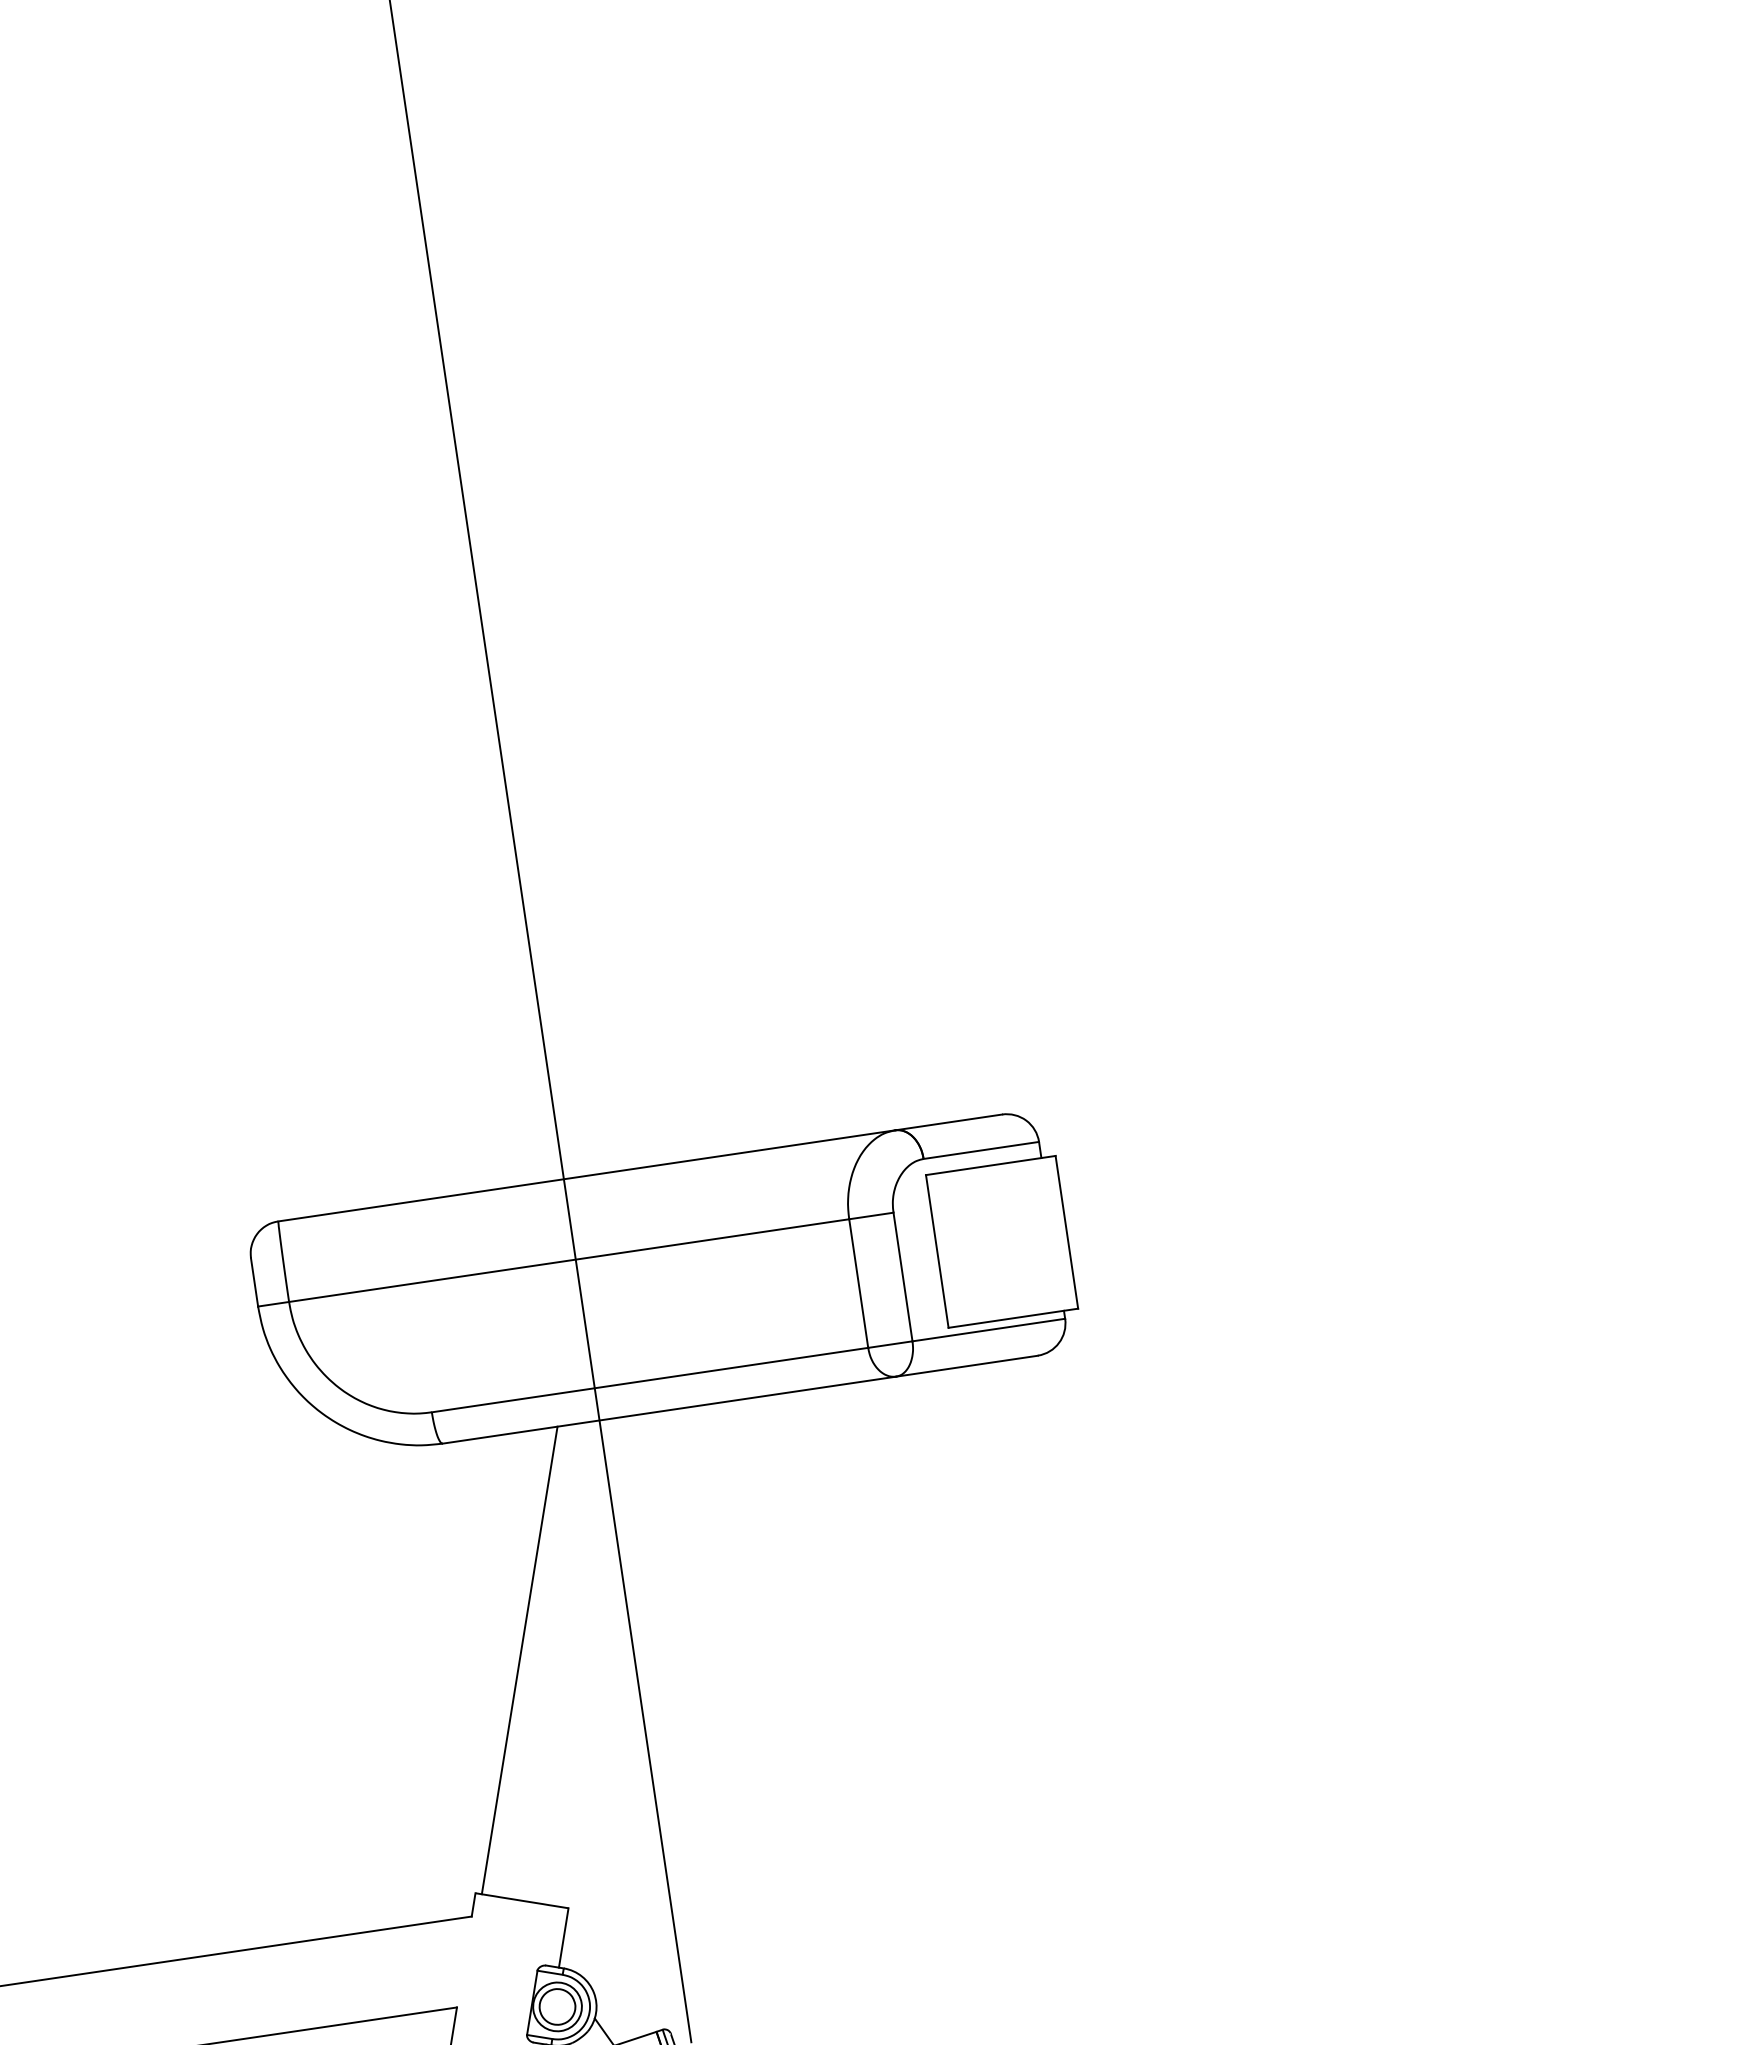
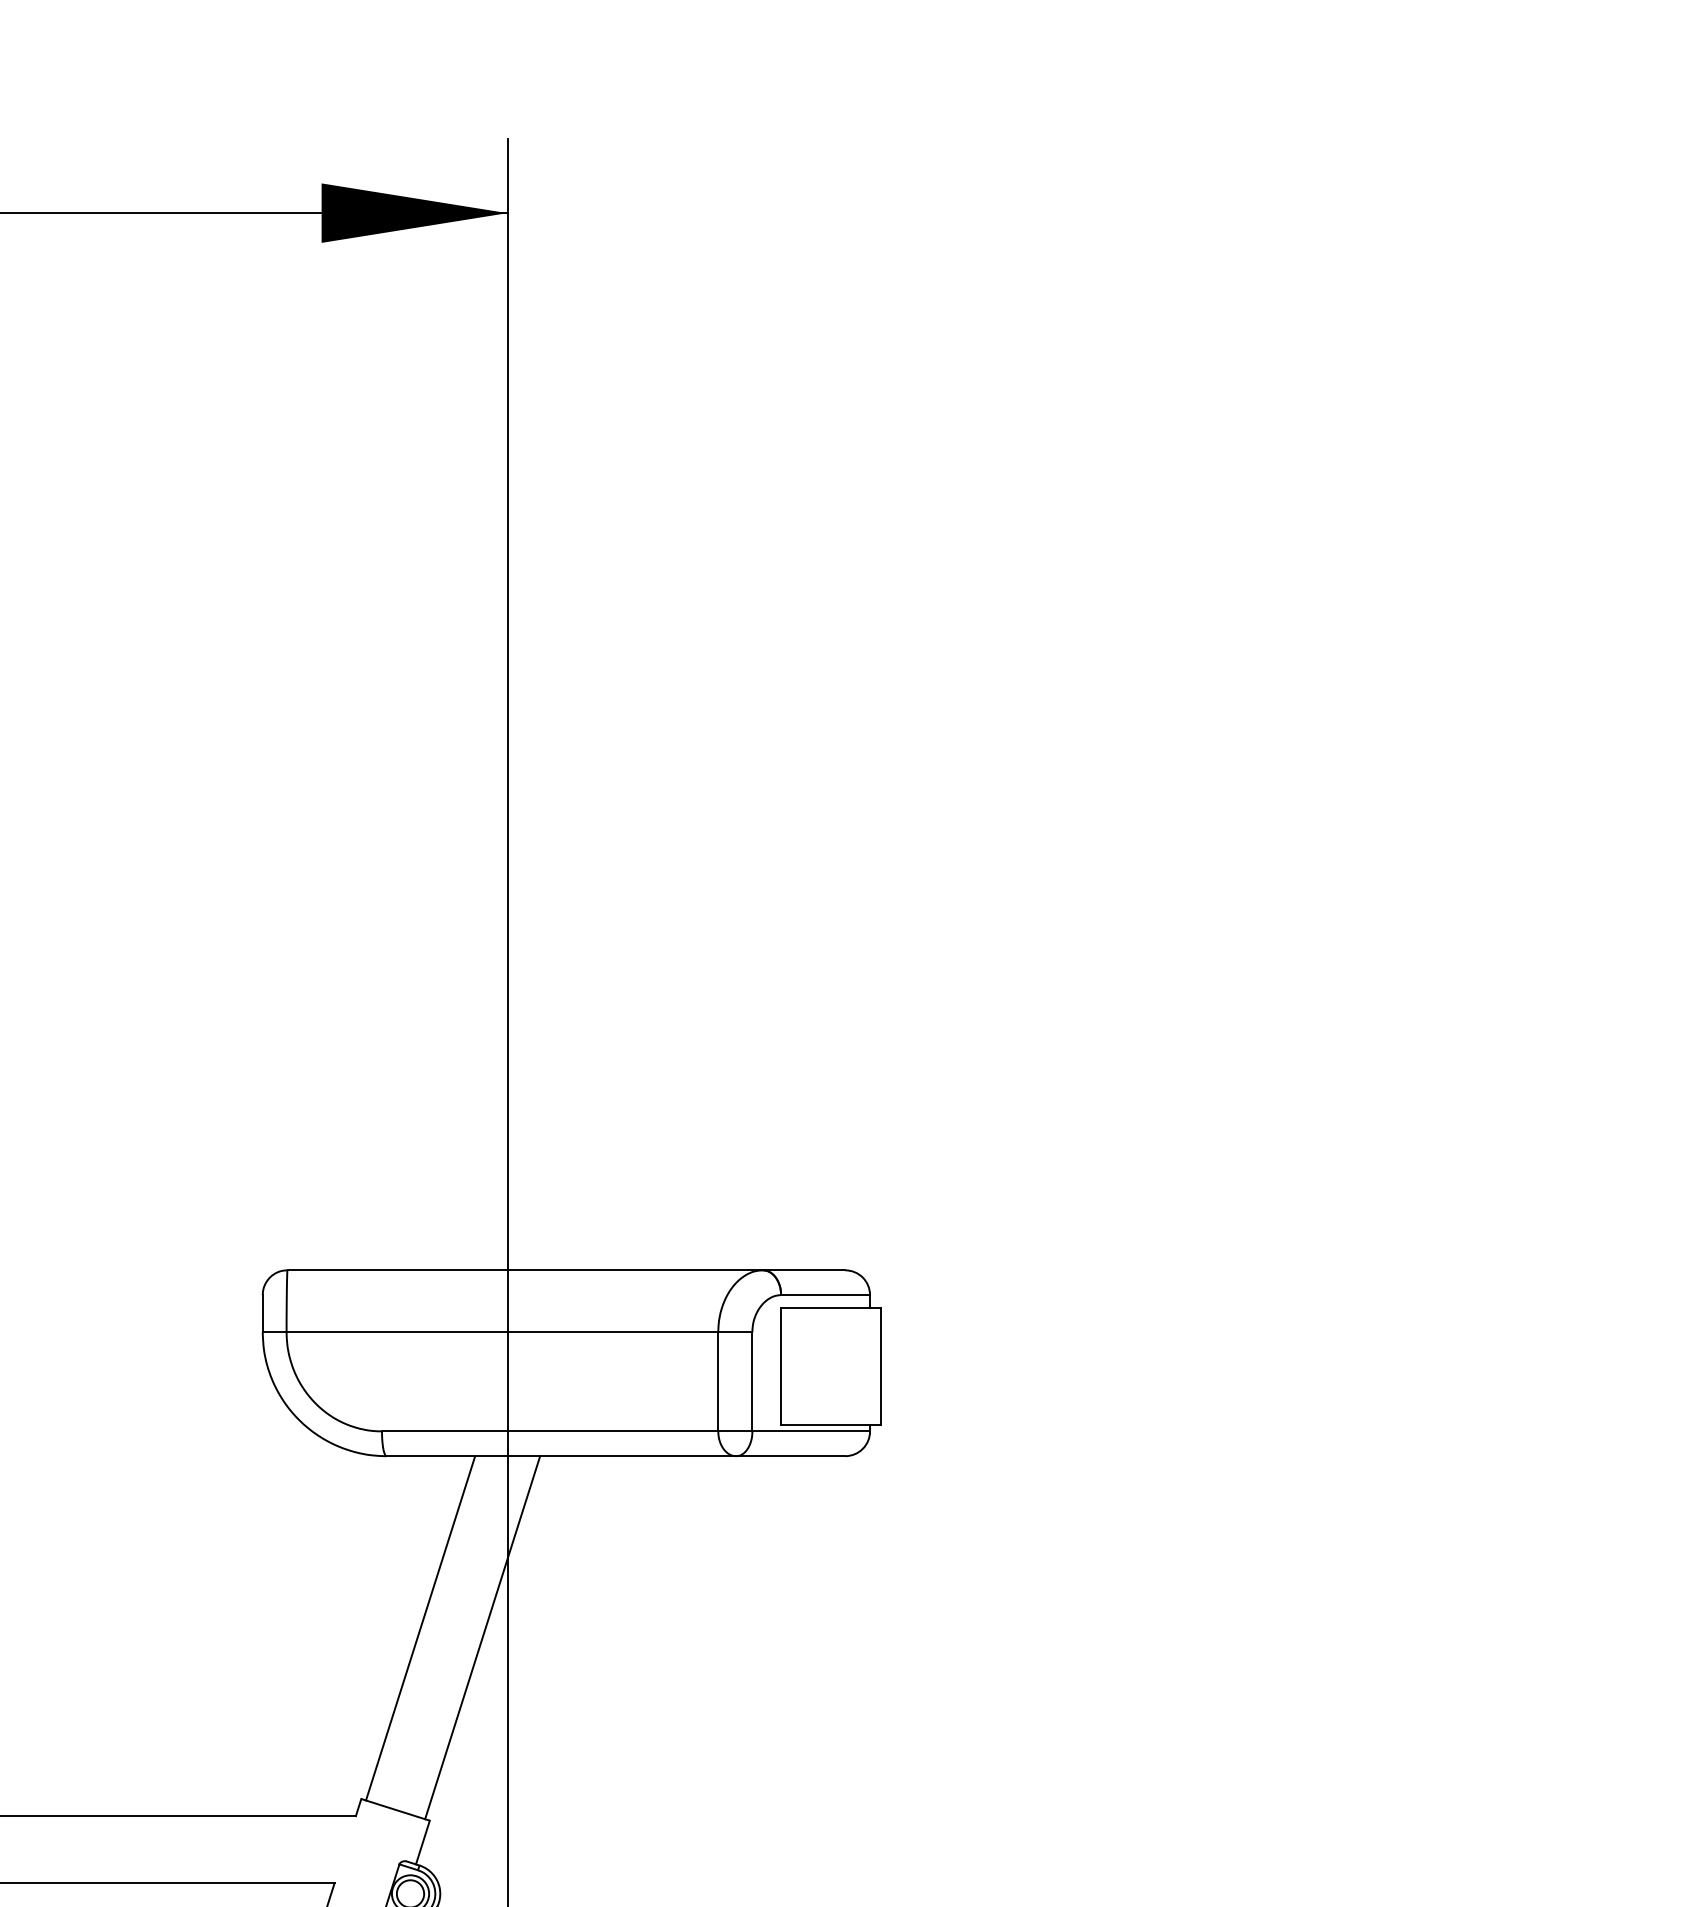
line: (601, 1660) -> (482, 1637), added

